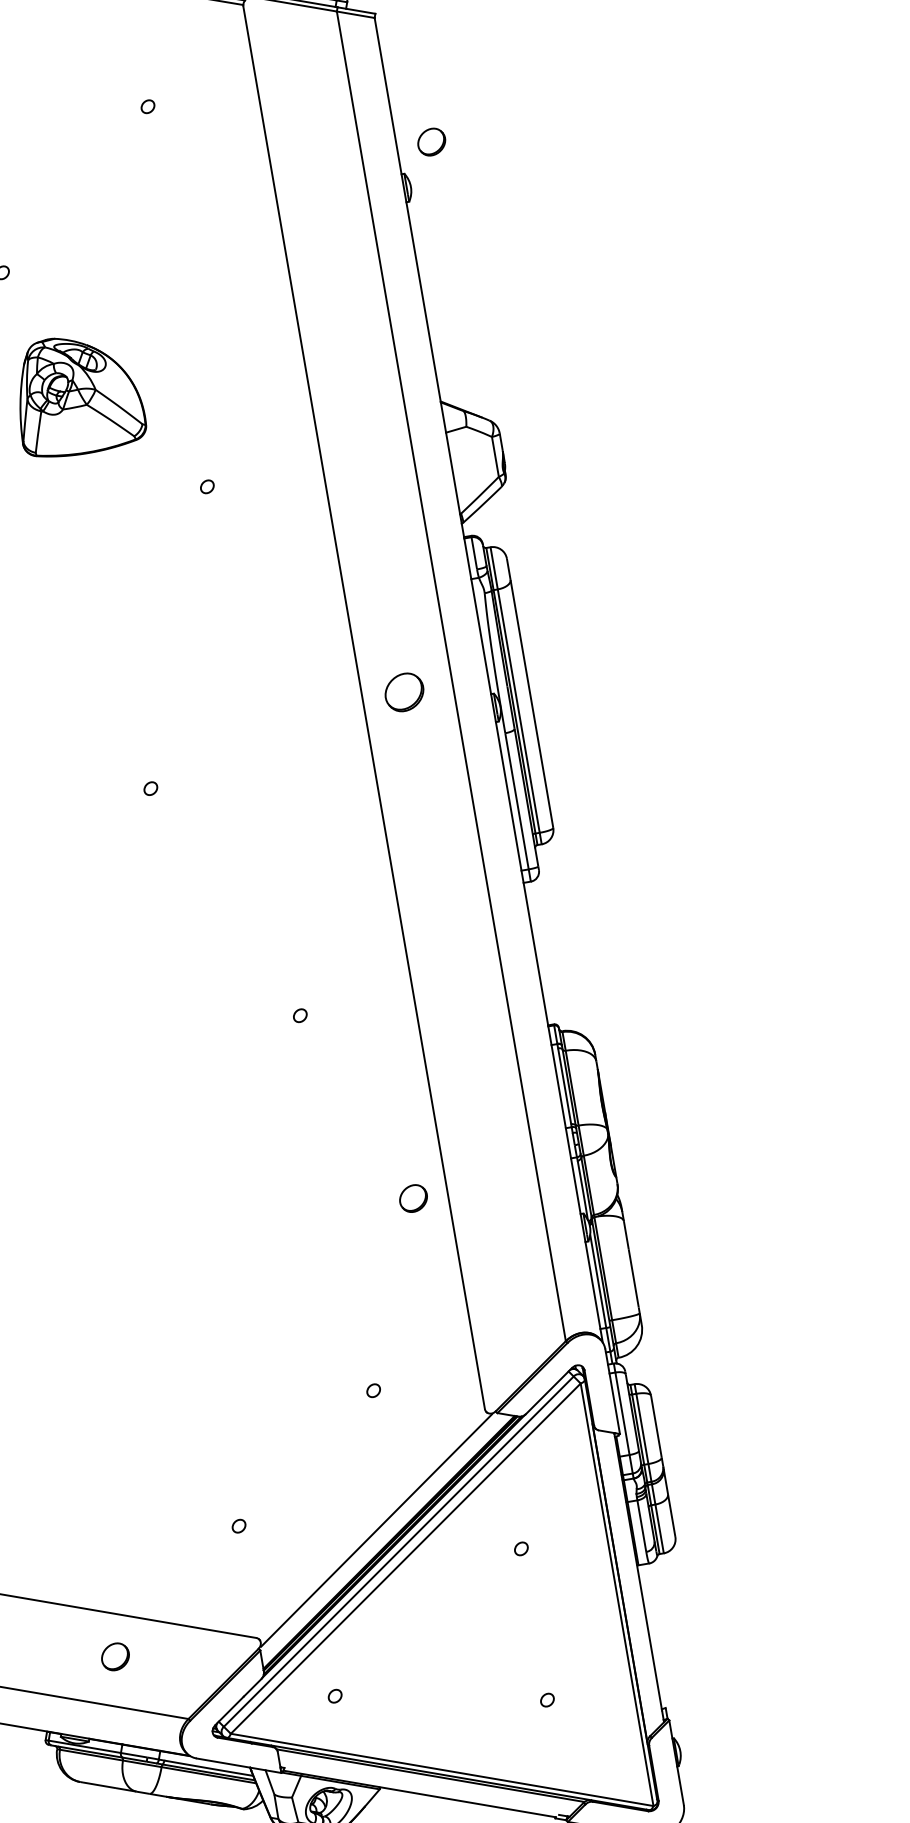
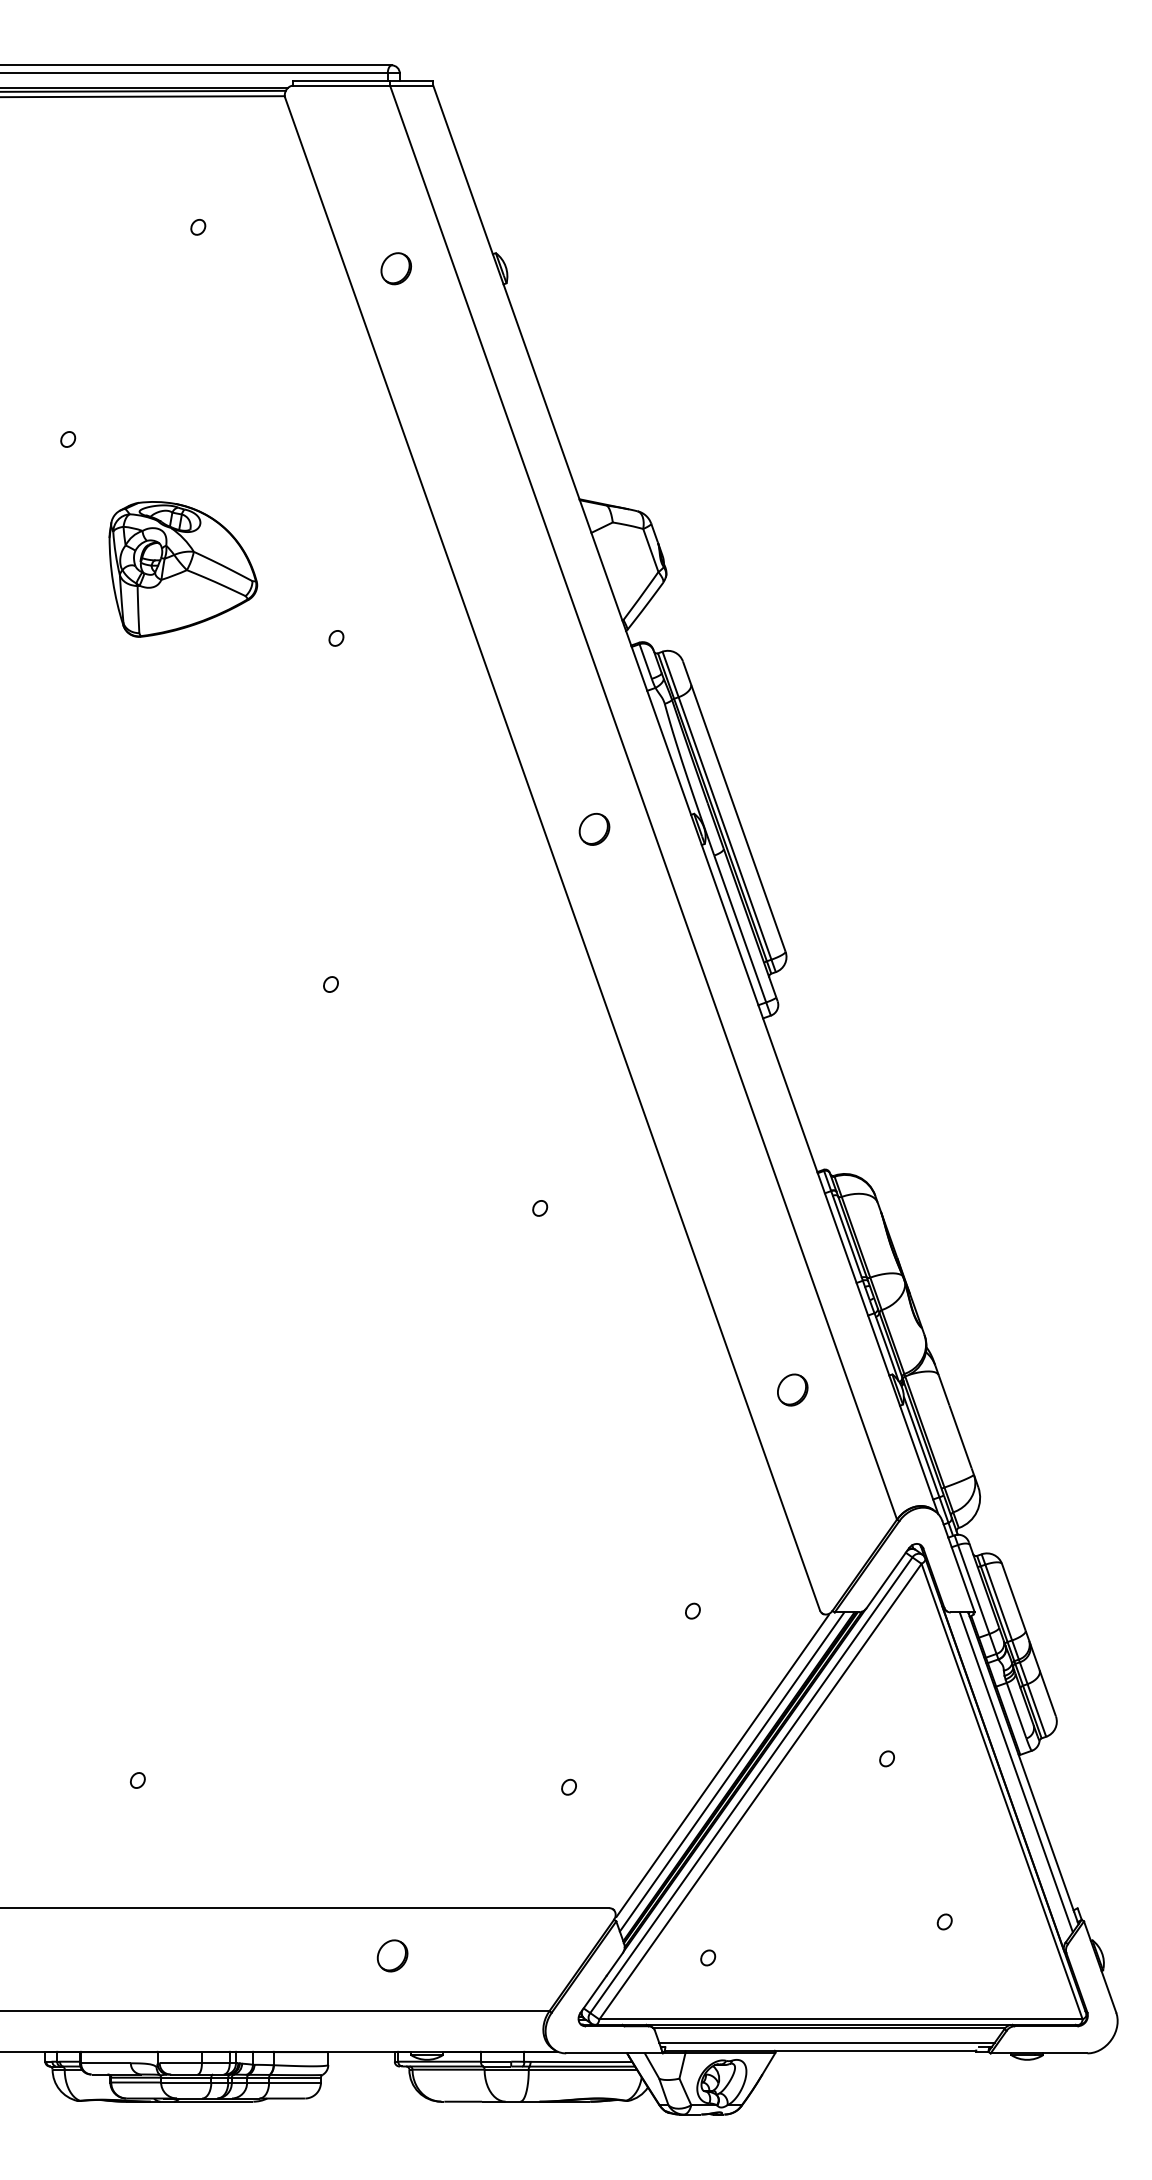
part: (431, 141) -> (395, 268), moved
part: (404, 692) -> (594, 829), size x0.71
part: (413, 1198) -> (792, 1389), moved
line: (383, 1536) -> (731, 1771), added
line: (631, 1580) -> (1015, 1772), added
part: (115, 1656) -> (392, 1955), moved
line: (426, 1788) -> (827, 2042), added

